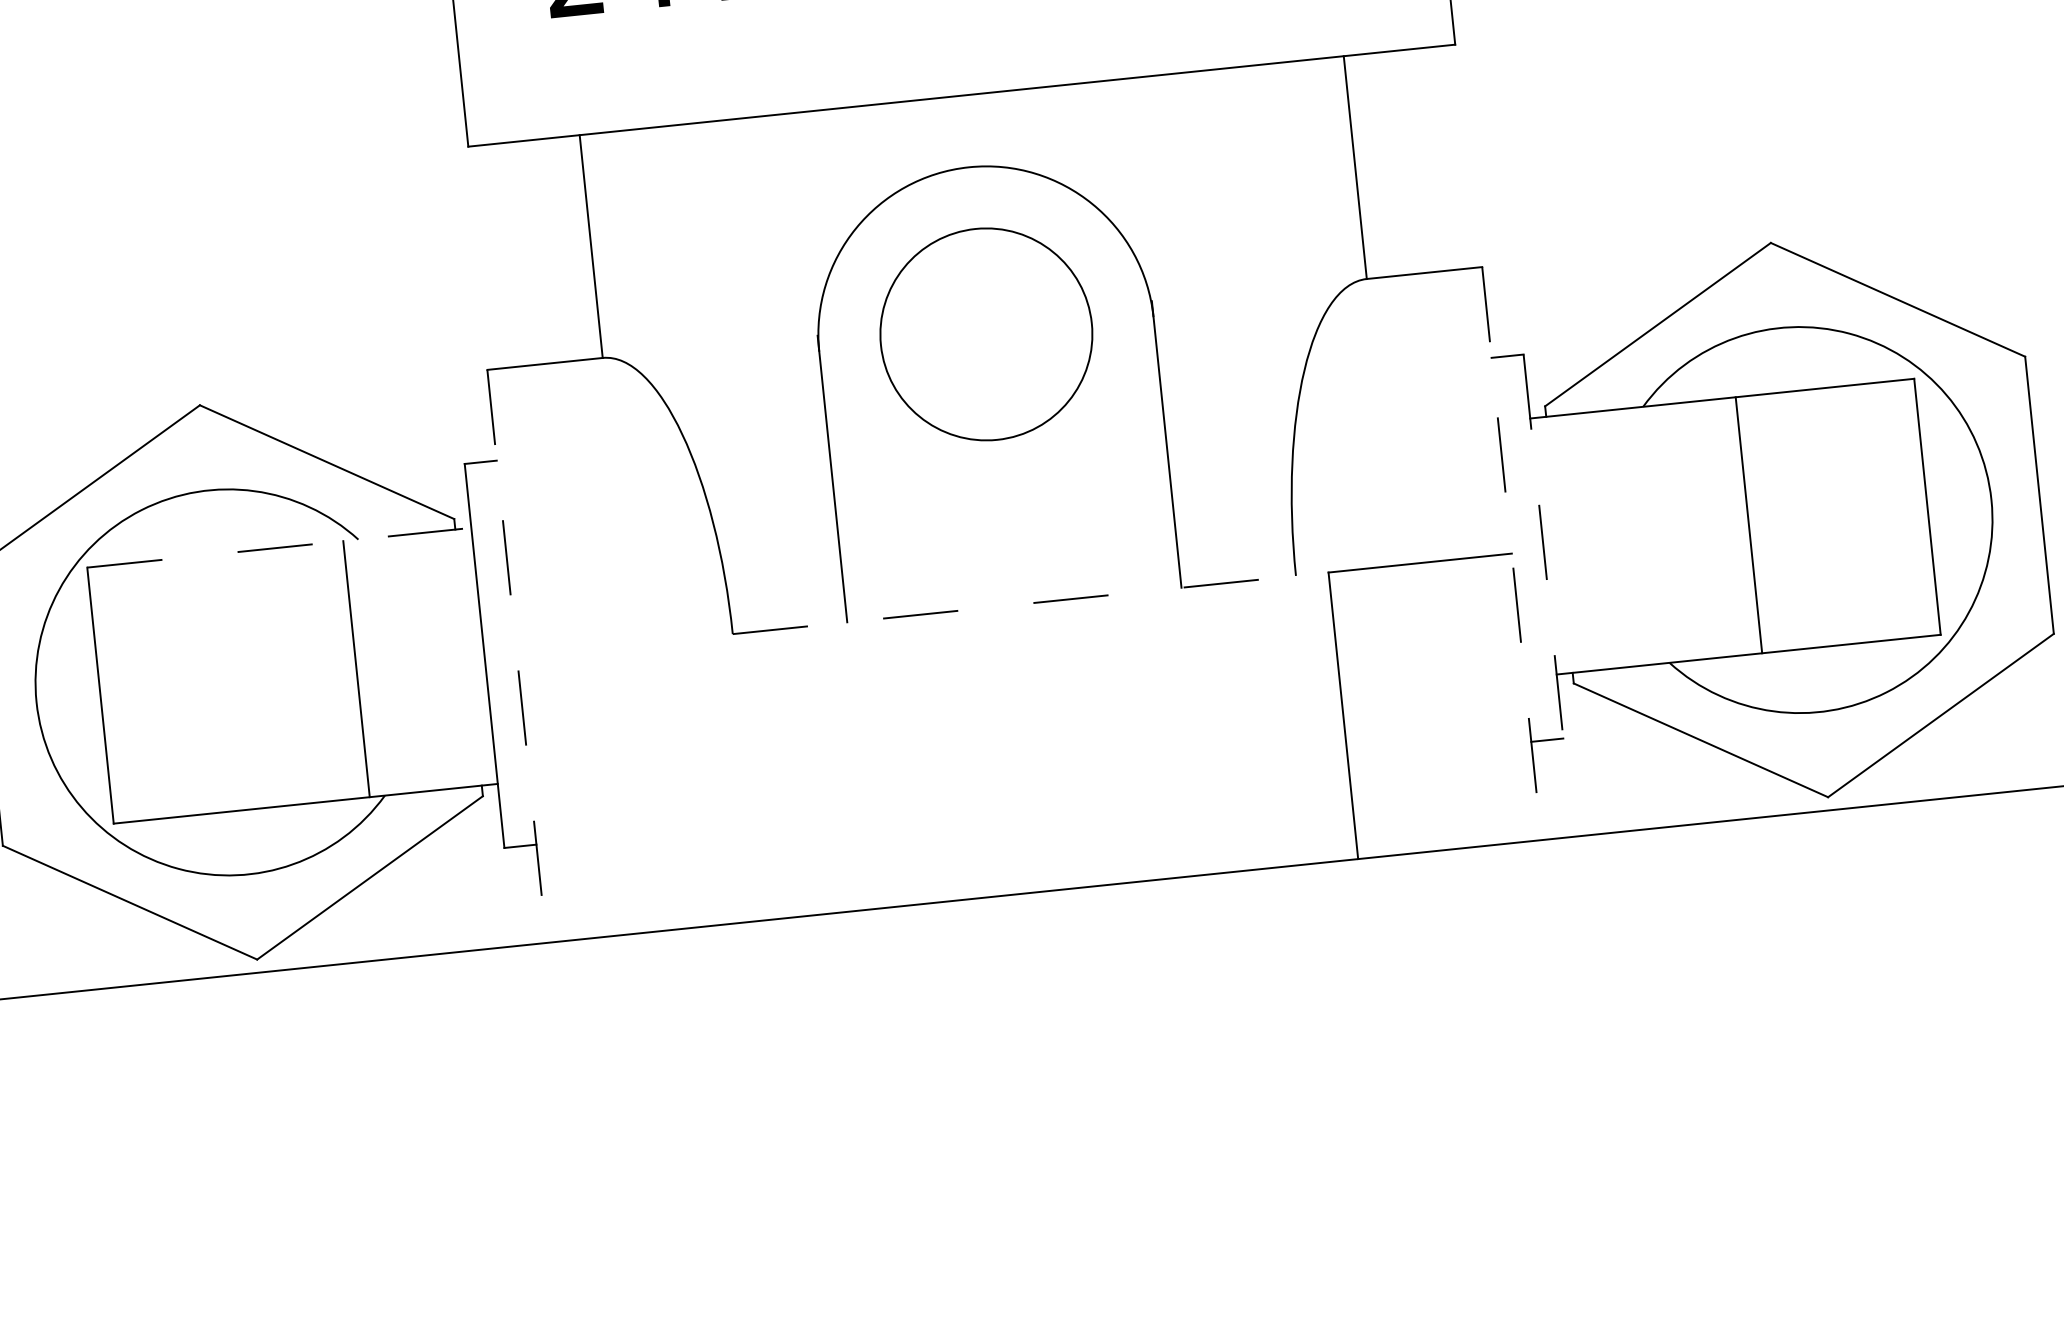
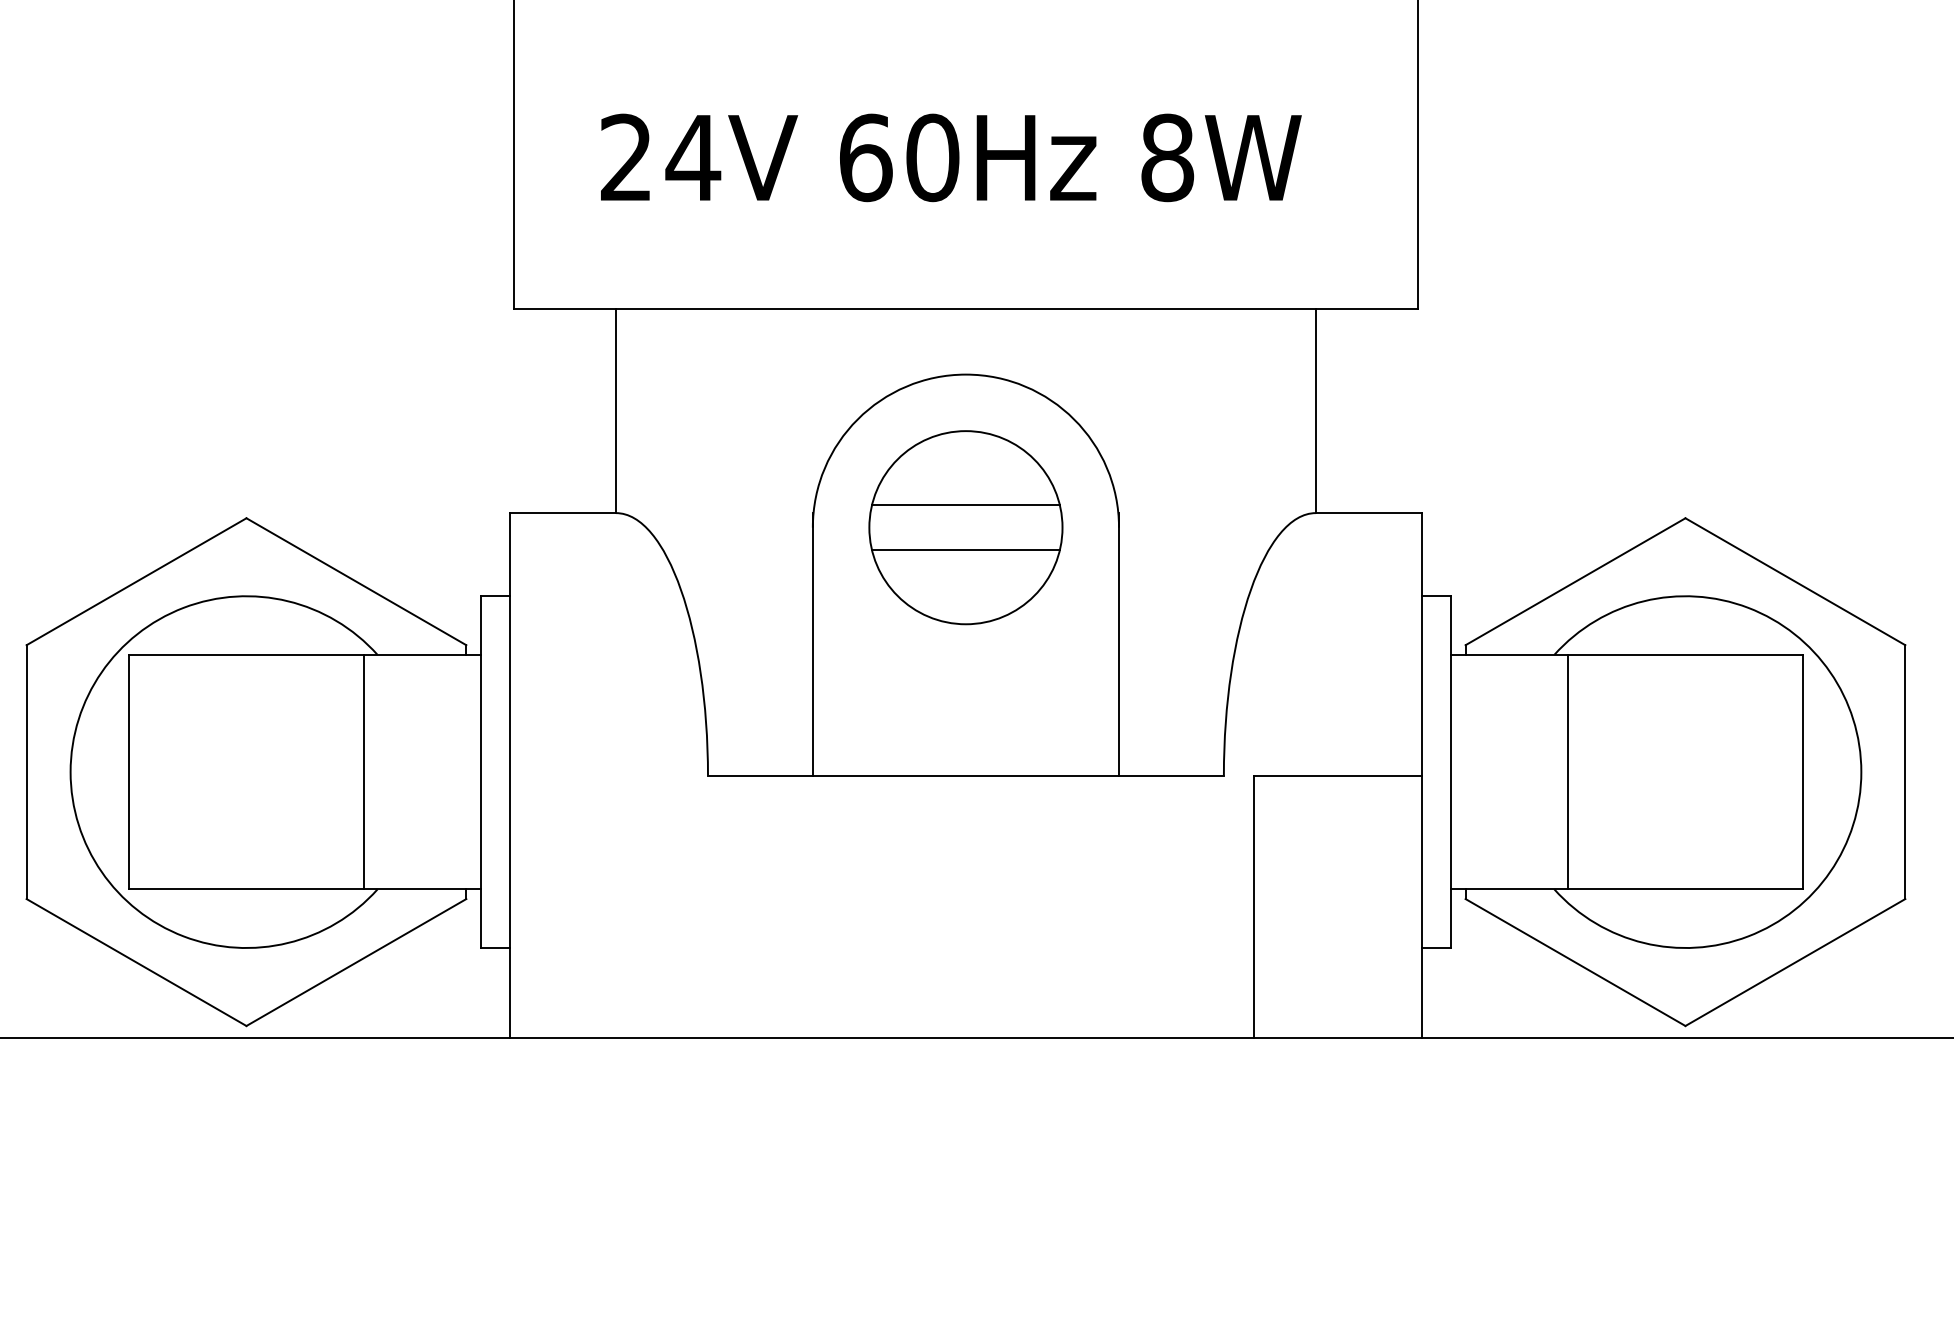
line: (983, 310) -> (965, 505), added
line: (988, 359) -> (965, 550), added
line: (1749, 524) -> (1568, 771), moved
line: (279, 547) -> (305, 654), dashed -> solid
line: (1543, 547) -> (1450, 772), dashed -> solid
line: (1511, 554) -> (1421, 776), dashed -> solid
line: (1013, 604) -> (965, 775), dashed -> solid
line: (517, 657) -> (510, 776), dashed -> solid

